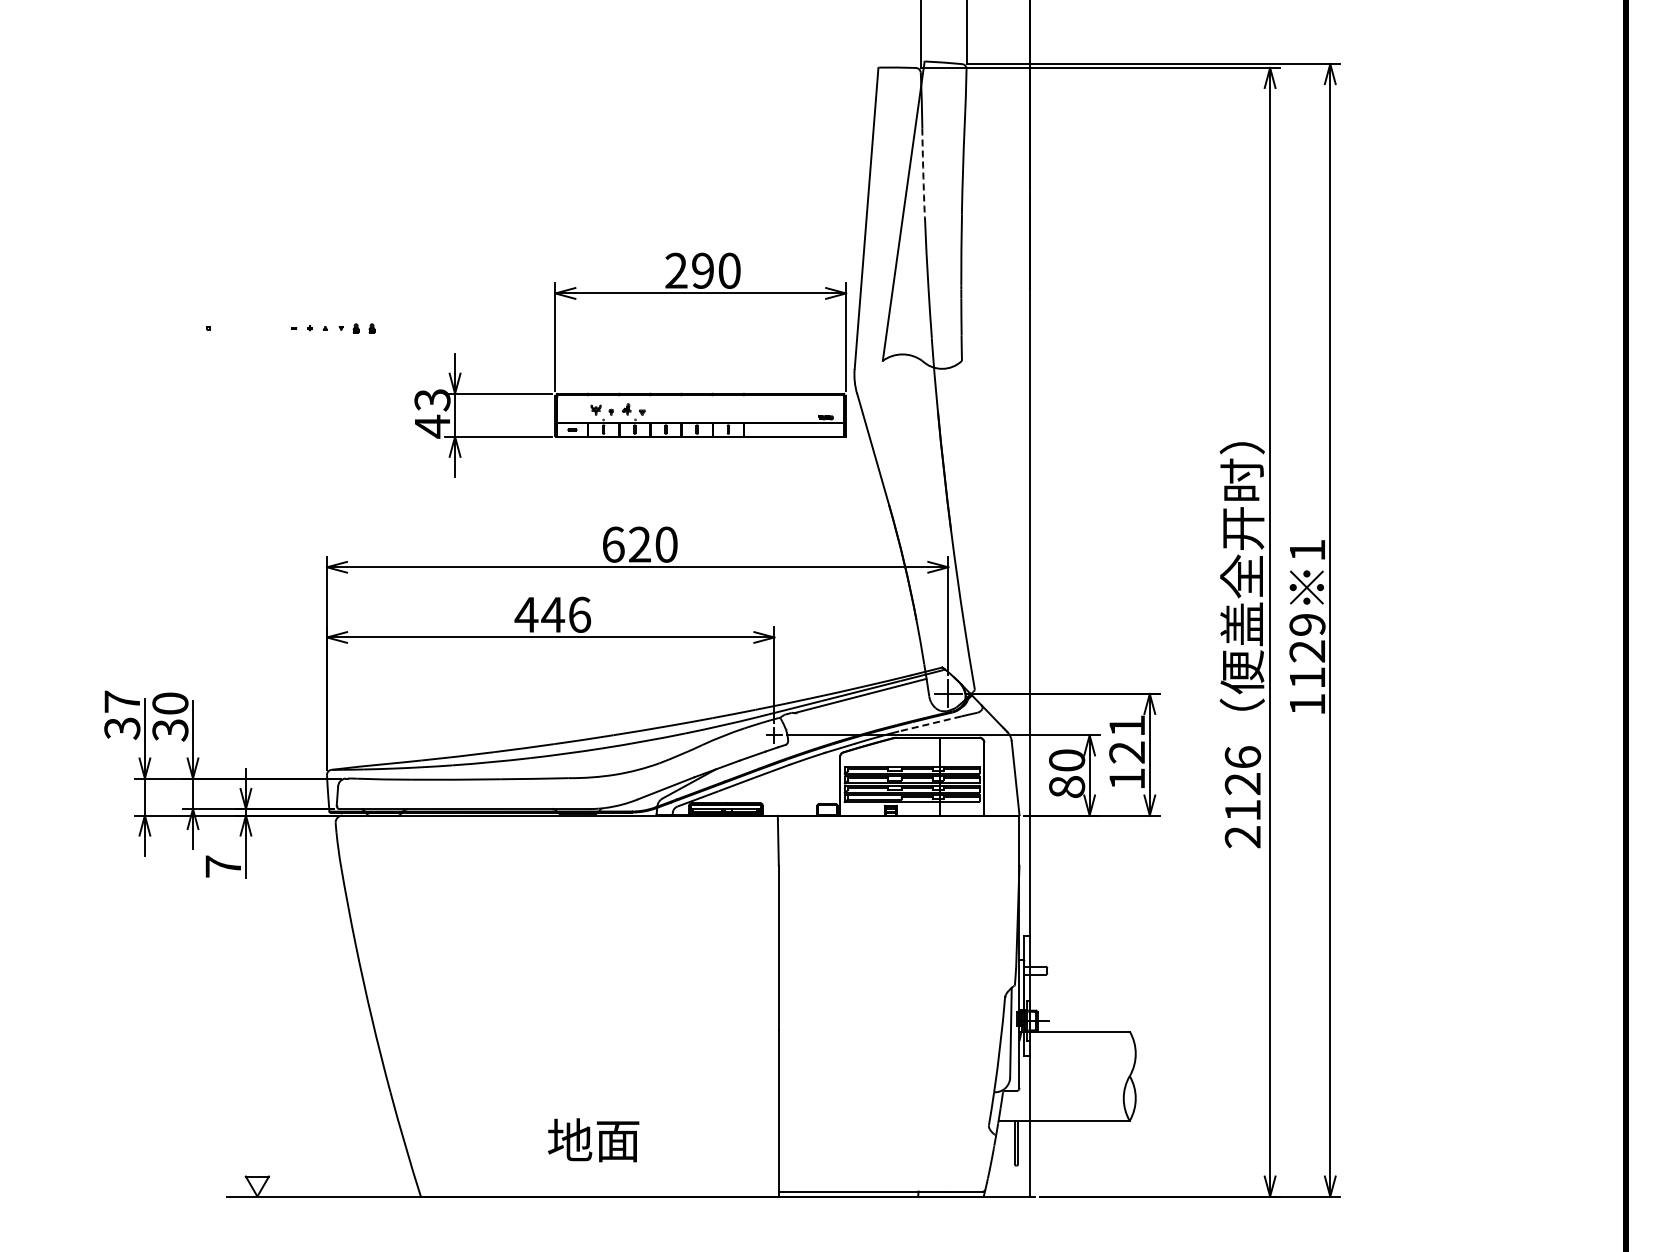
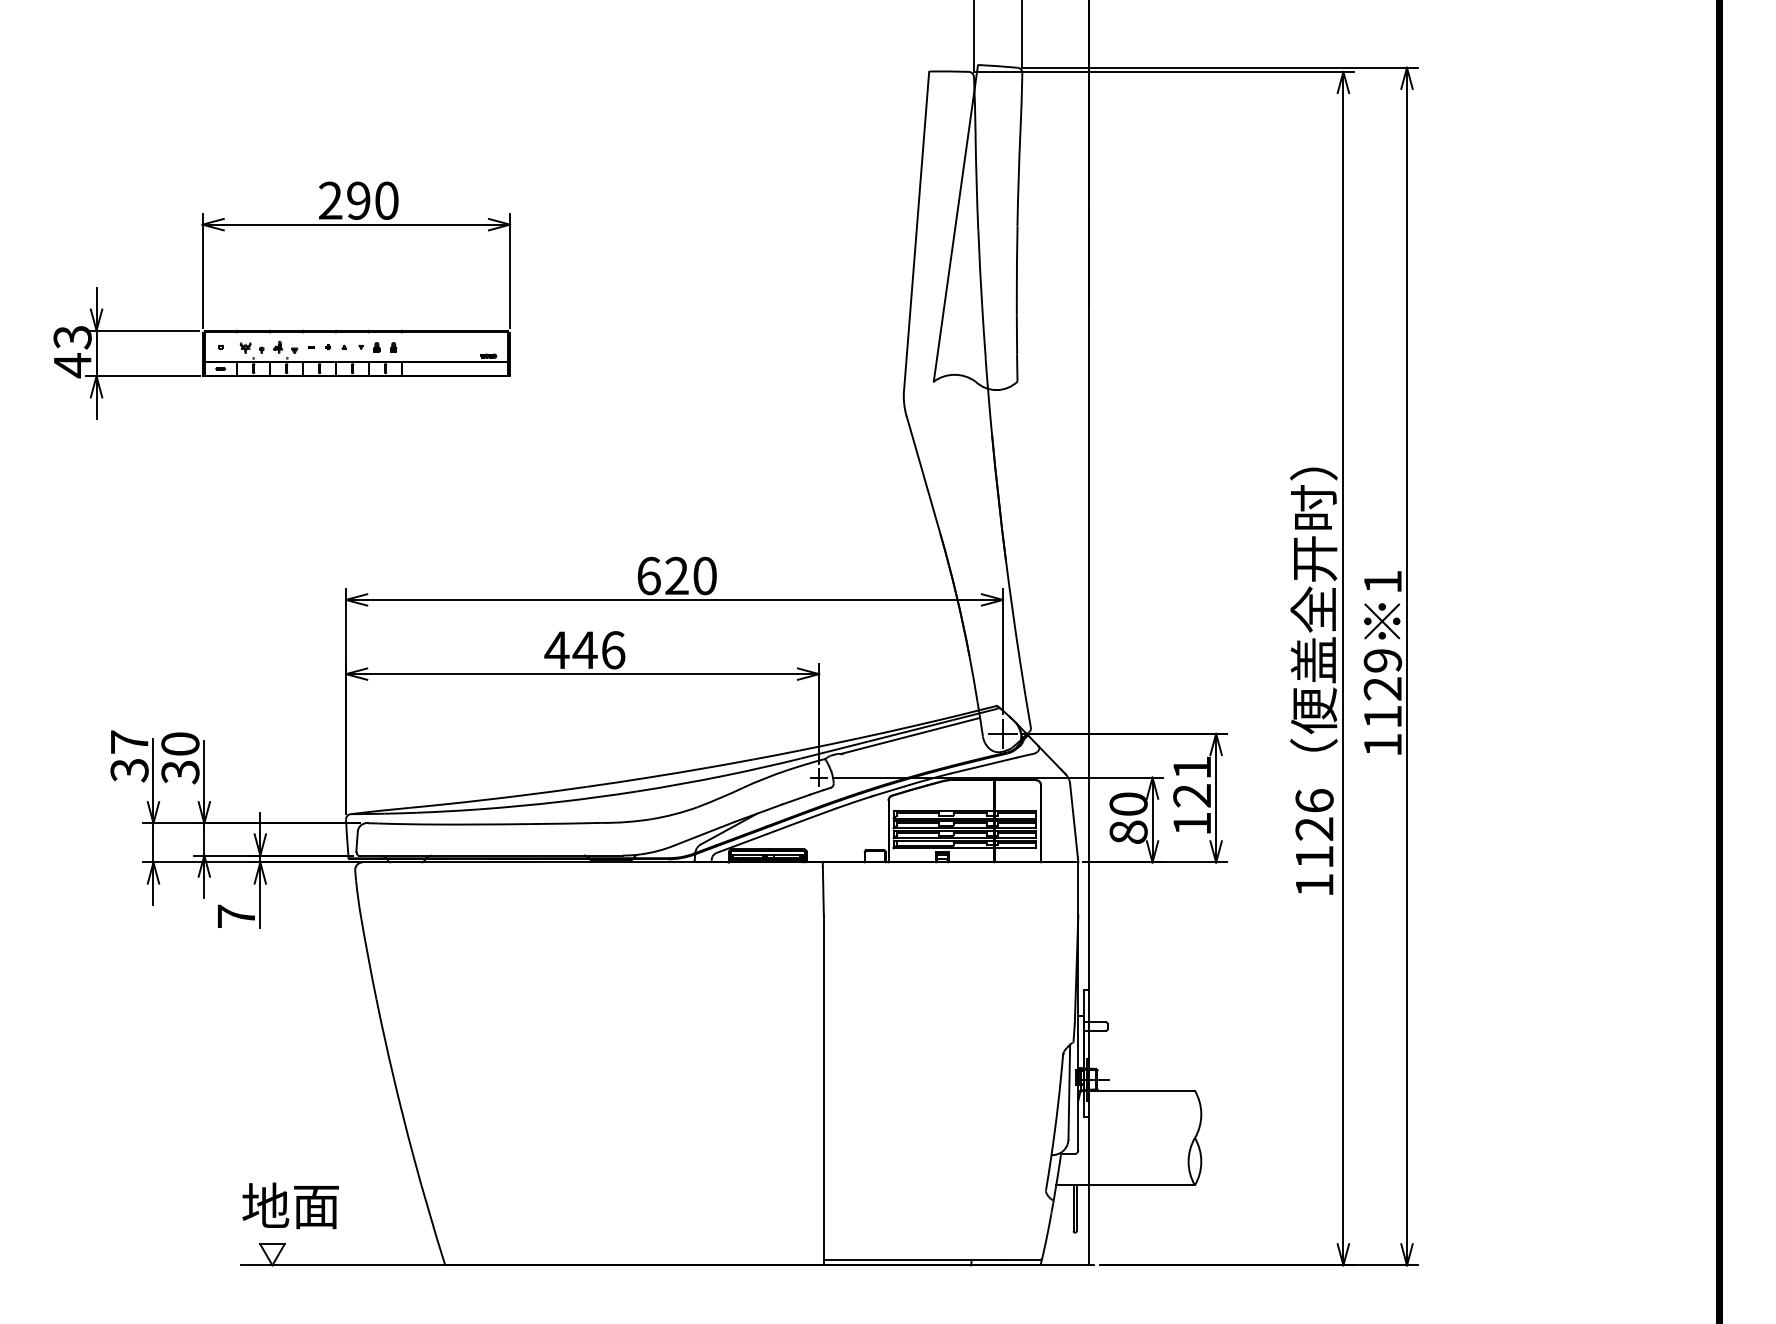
arc: (923, 173) -> (976, 183), dashed -> solid
part: (630, 393) -> (282, 330), moved
line: (930, 723) -> (984, 765), dashed -> solid
text: (1242, 837) -> (1314, 885), 2126 -> 1126
text: (593, 1140) -> (290, 1206), moved

